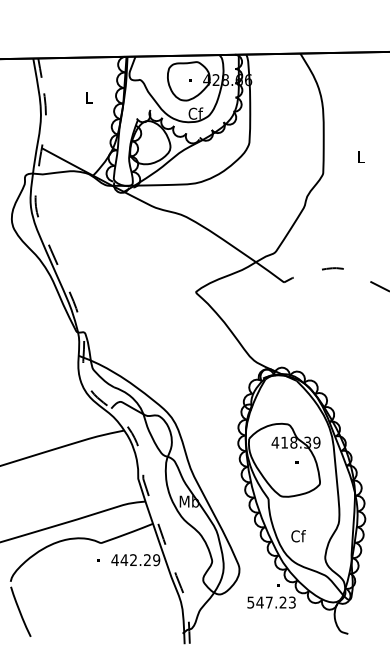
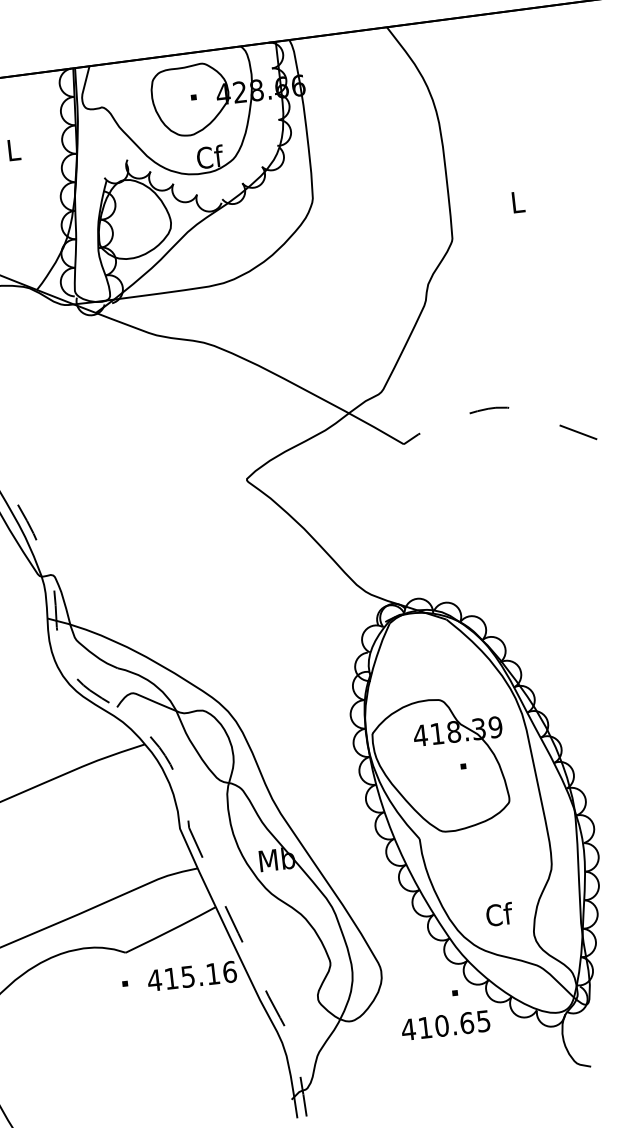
text: (298, 536) -> (499, 914), moved
text: (140, 560) -> (200, 975), 442.29 -> 415.16
text: (271, 602) -> (445, 1025), 547.23 -> 410.65

